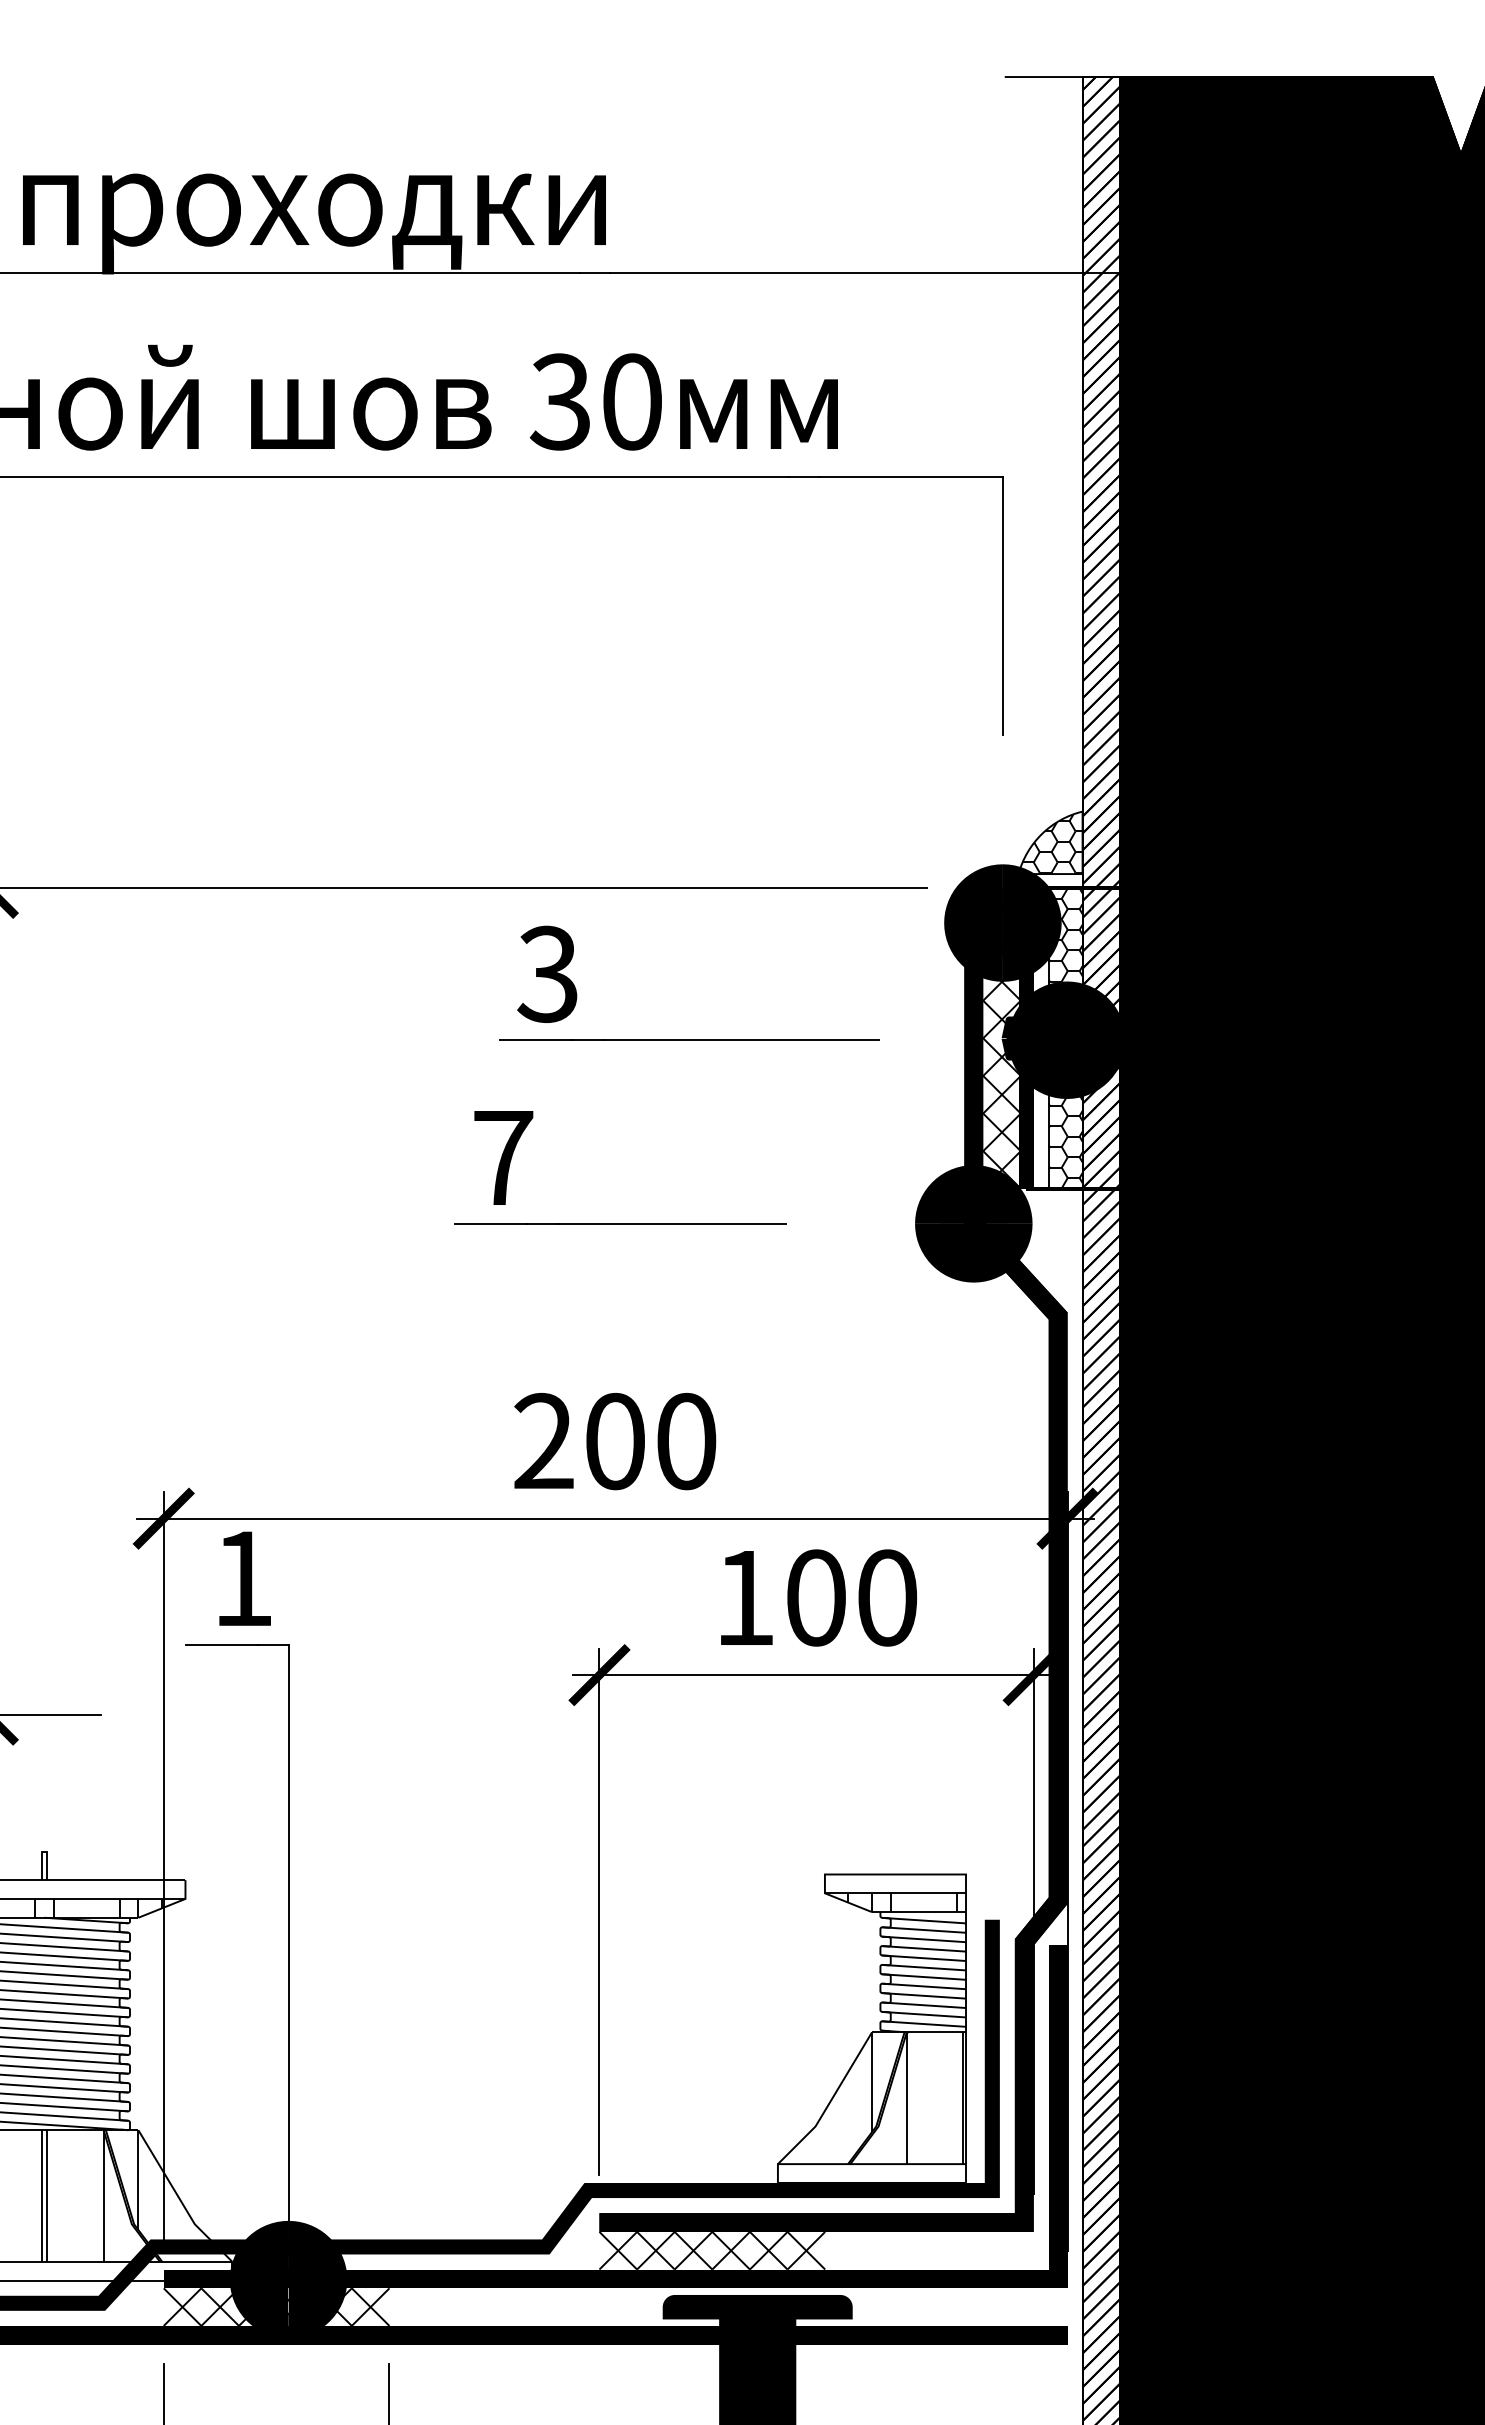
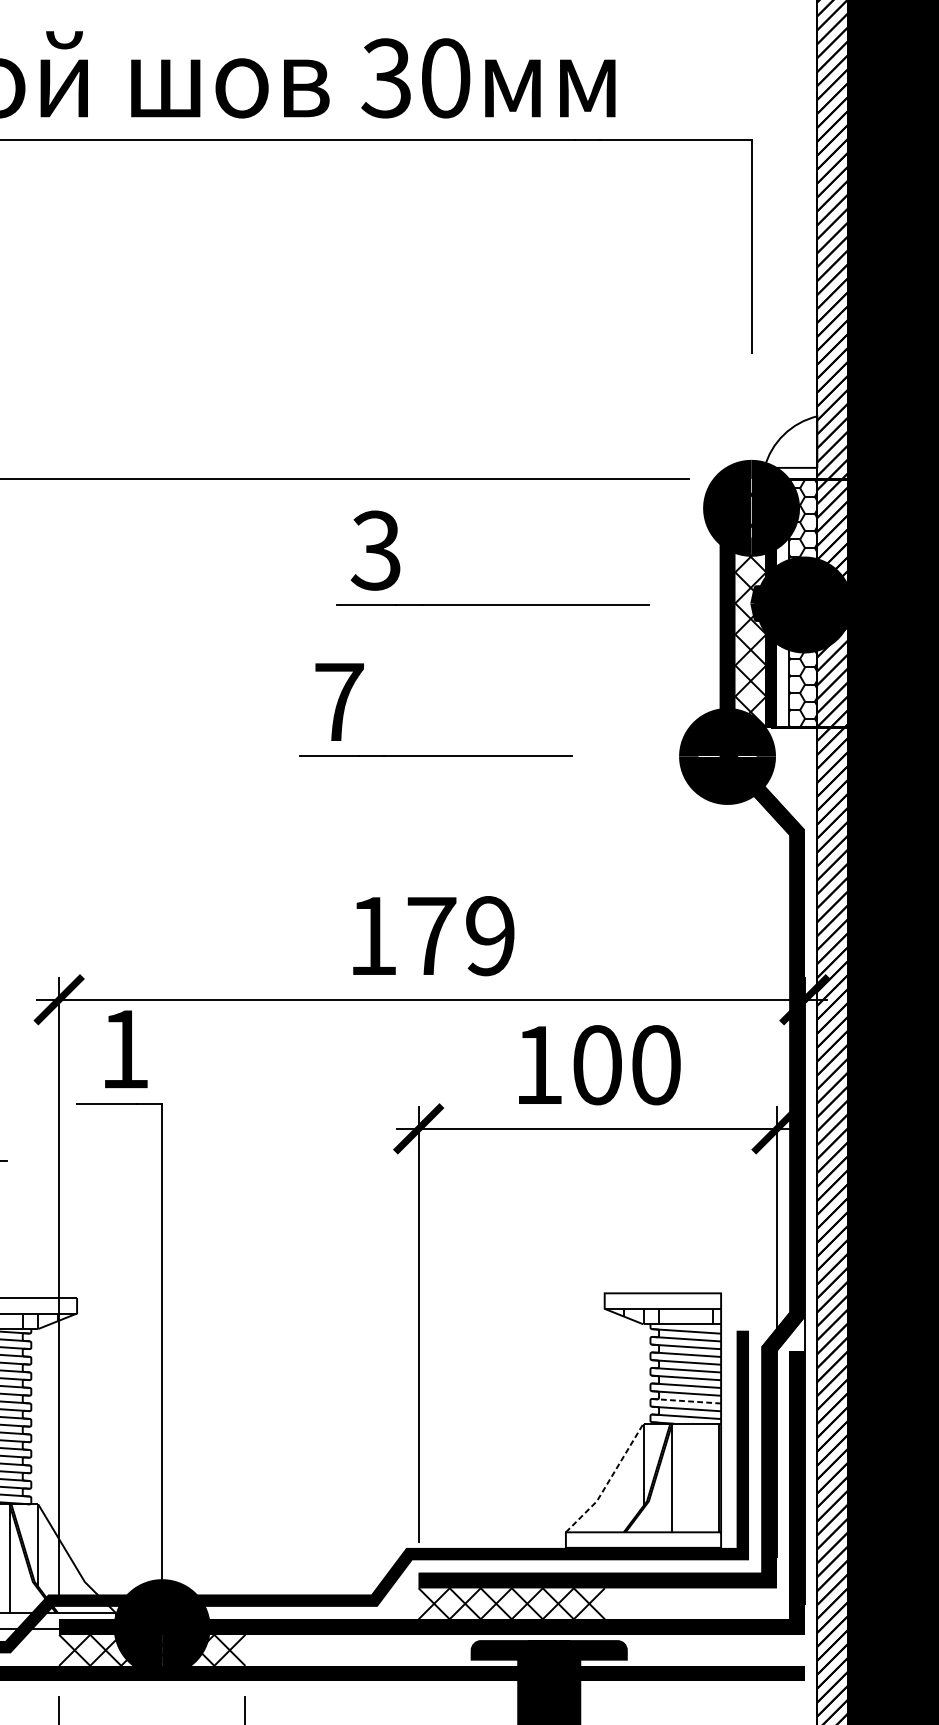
hatch: (1052, 844) -> (792, 443), removed
text: (615, 1441) -> (431, 936), 200 -> 179
line: (924, 2005) -> (686, 1401), solid -> dashed
line: (829, 2102) -> (608, 1481), solid -> dashed

